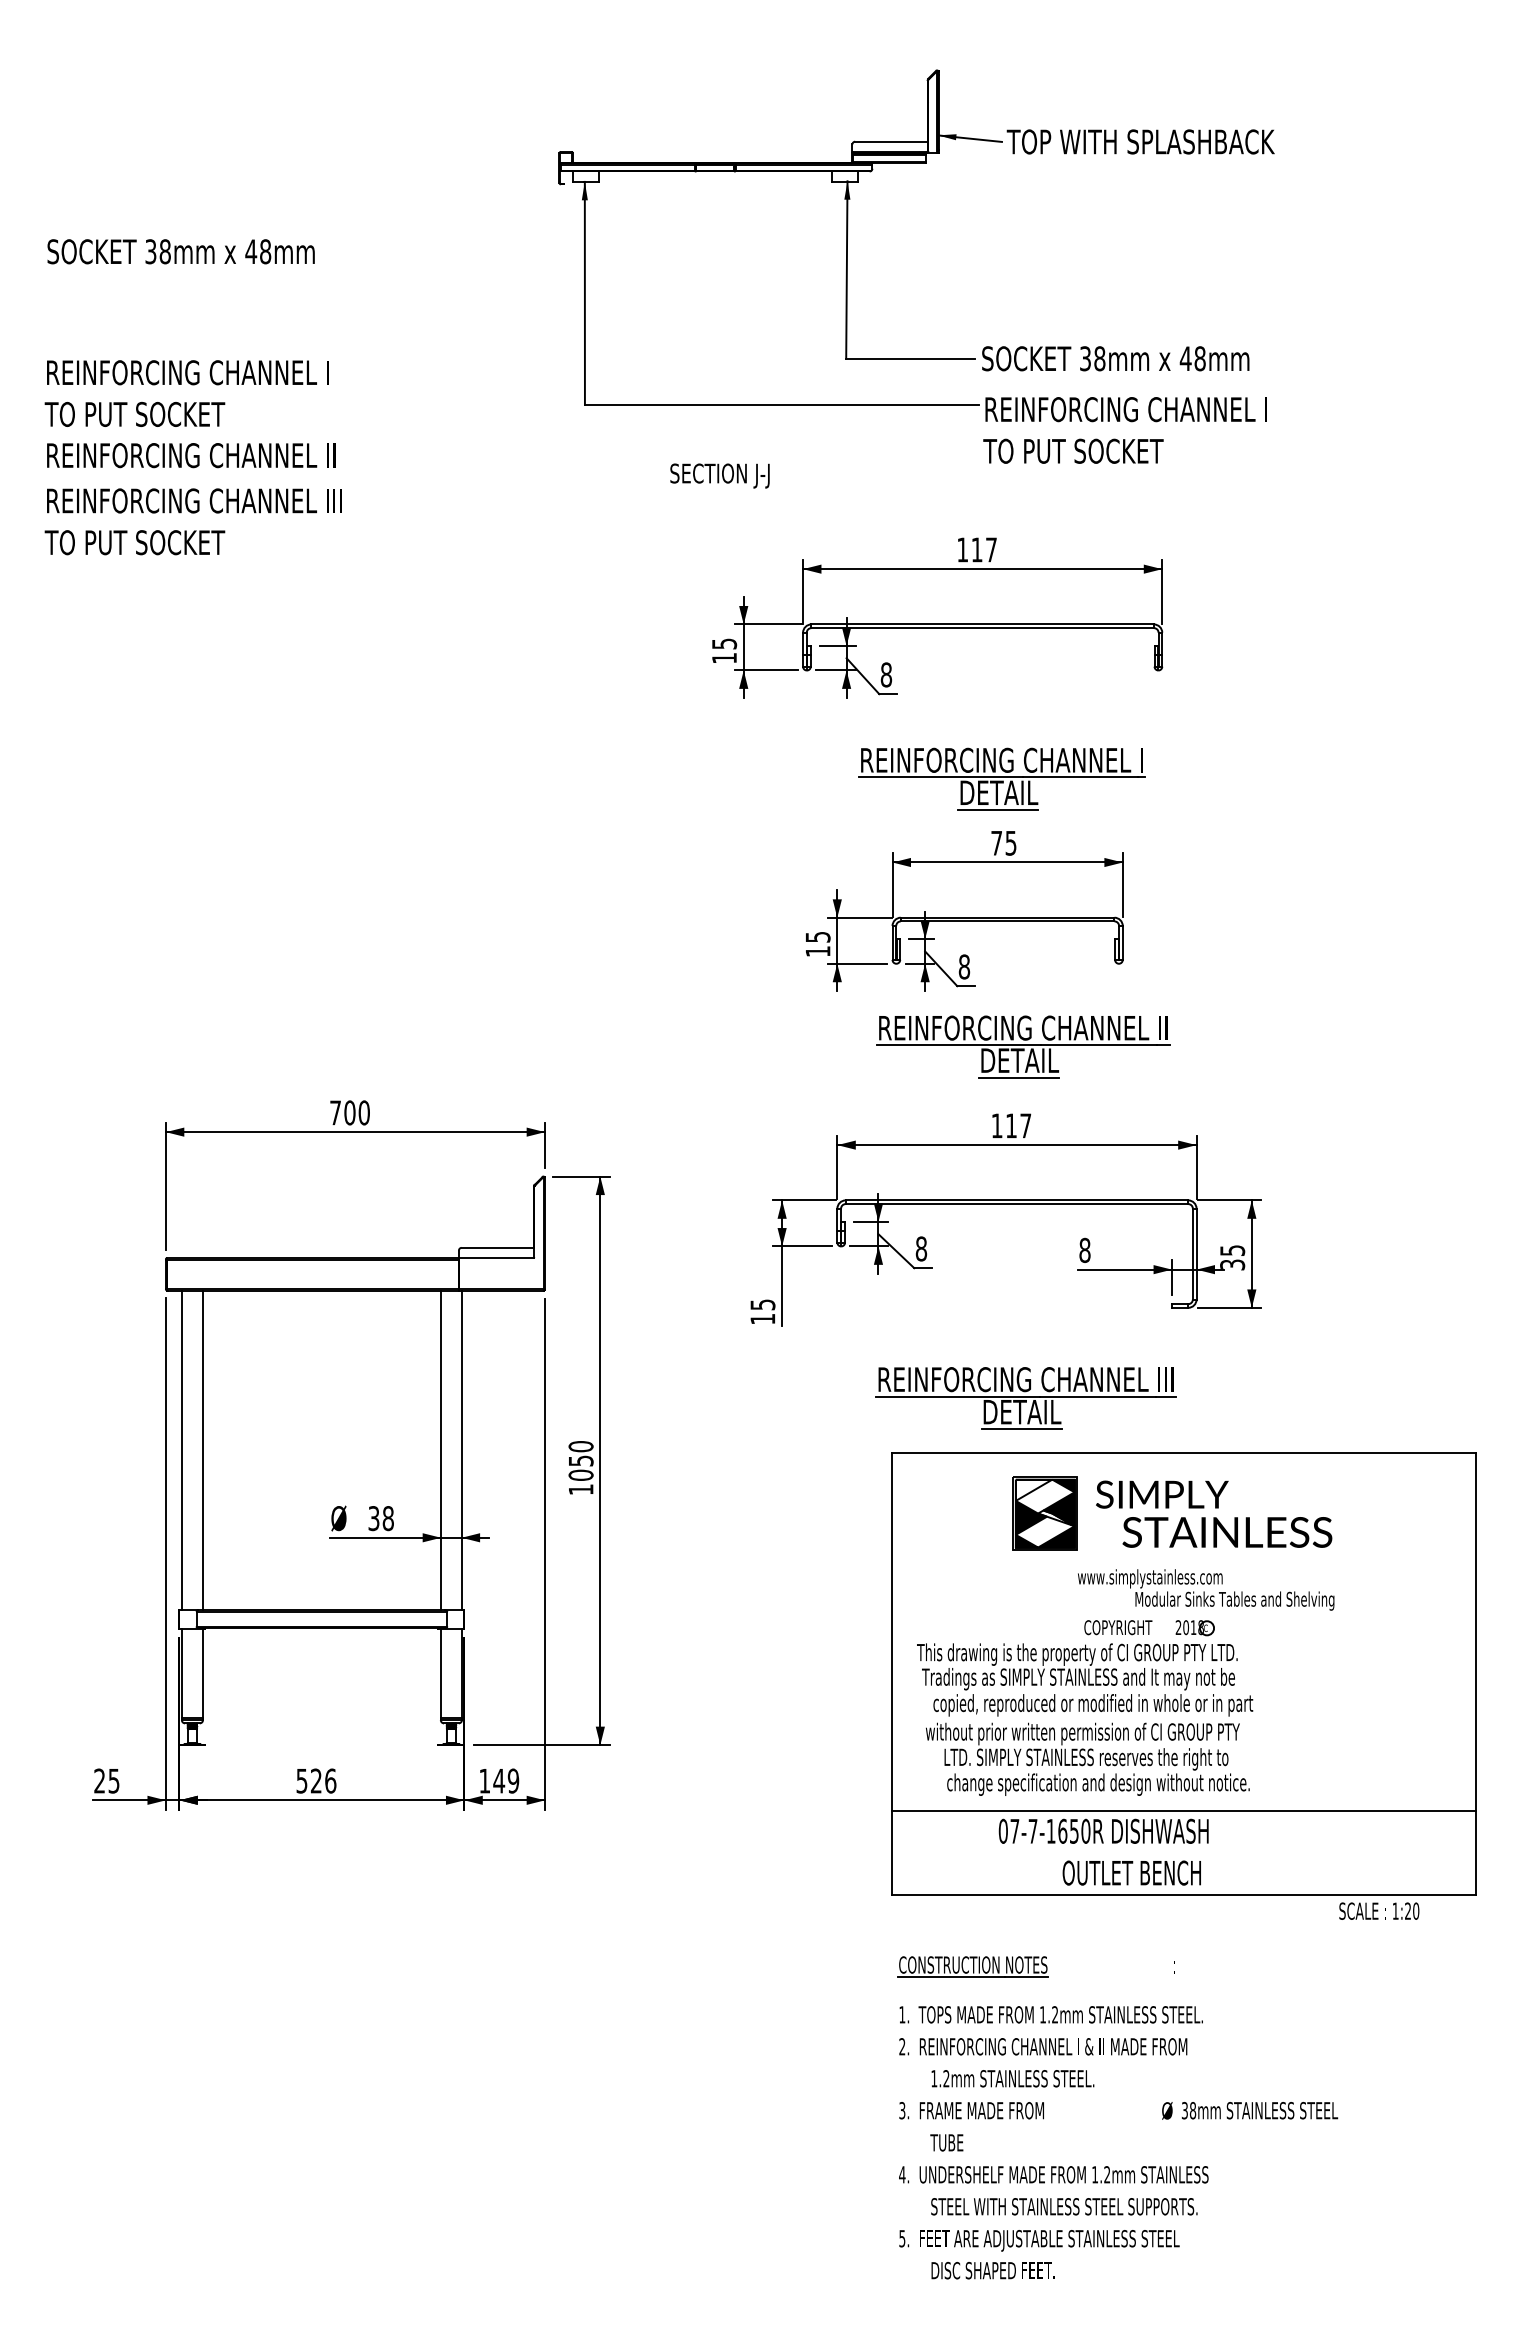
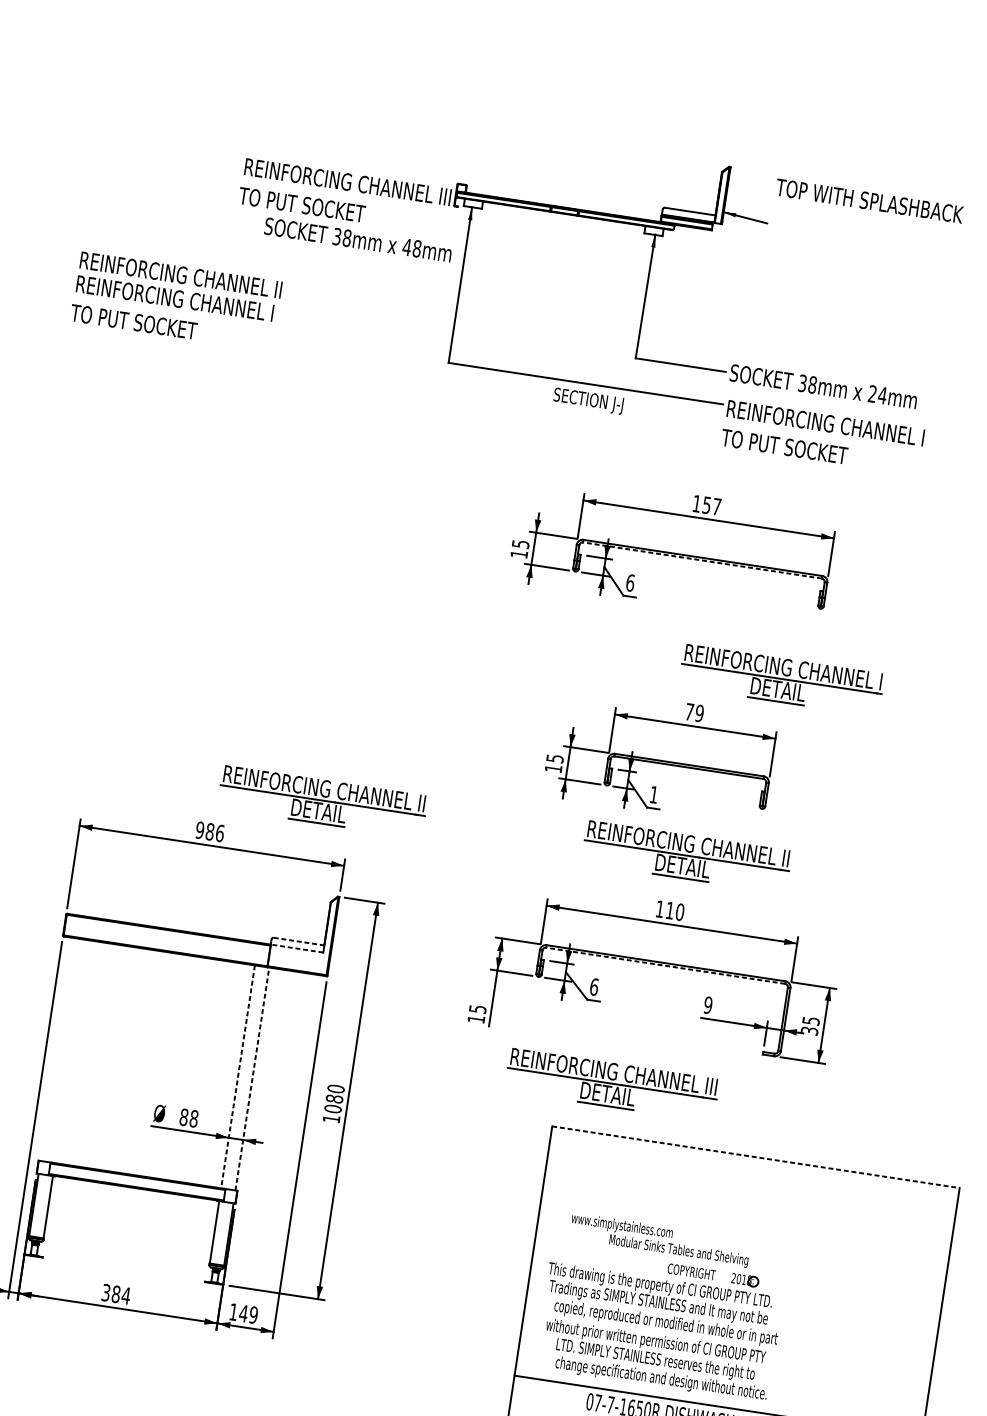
text: (1140, 141) -> (869, 200), moved
text: (180, 251) -> (357, 239), moved
text: (1192, 358) -> (877, 394), 48mm -> 24mm
text: (191, 455) -> (181, 275), moved
text: (719, 475) -> (588, 400), moved
text: (192, 521) -> (344, 196), moved
text: (976, 549) -> (706, 505), 117 -> 157
line: (982, 628) -> (702, 560), solid -> dashed
text: (886, 674) -> (630, 582), 8 -> 6
part: (1001, 778) -> (781, 679), moved
text: (1010, 842) -> (699, 712), 75 -> 79
text: (964, 966) -> (654, 794), 8 -> 1
part: (501, 1046) -> (322, 801), added
text: (350, 1112) -> (210, 831), 700 -> 986
text: (1025, 1125) -> (679, 911), 117 -> 110
line: (1016, 1204) -> (665, 966), solid -> dashed
line: (498, 1247) -> (299, 941), solid -> dashed
text: (921, 1248) -> (594, 986), 8 -> 6
text: (1084, 1250) -> (707, 1005), 8 -> 9
line: (496, 1258) -> (296, 948), solid -> dashed
part: (1025, 1398) -> (611, 1084), moved
line: (182, 1450) -> (57, 1049), removed
line: (202, 1450) -> (71, 1051), removed
line: (441, 1450) -> (238, 1076), solid -> dashed
line: (461, 1450) -> (252, 1079), solid -> dashed
line: (1184, 1453) -> (756, 1157), solid -> dashed
text: (580, 1460) -> (334, 1098), 1050 -> 1080
part: (1172, 1513) -> (741, 1198), removed
text: (373, 1518) -> (183, 1117), 38 -> 88
text: (1206, 1589) -> (660, 1239), moved
text: (316, 1780) -> (116, 1293), 526 -> 384

